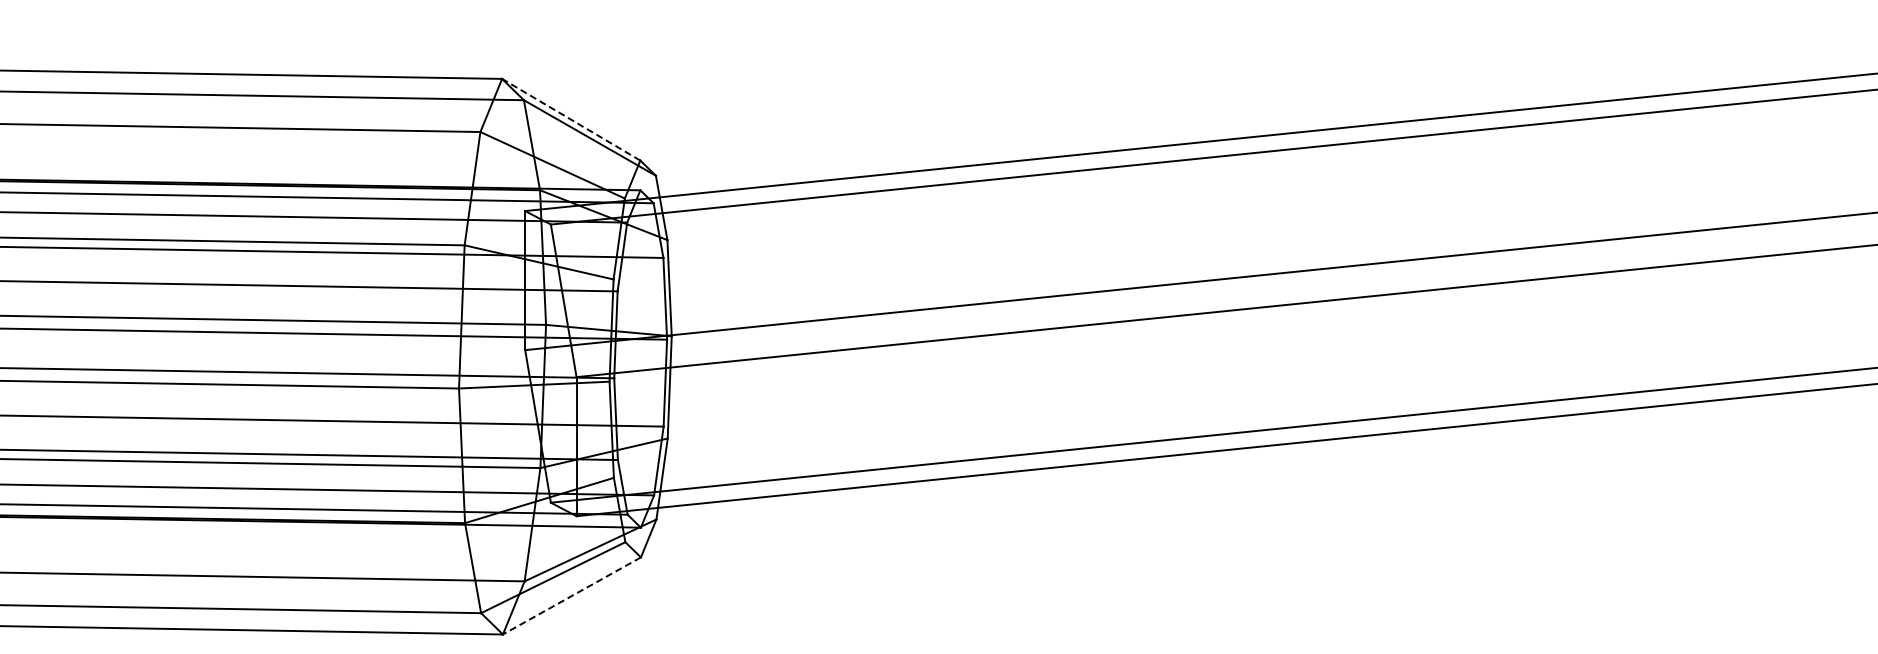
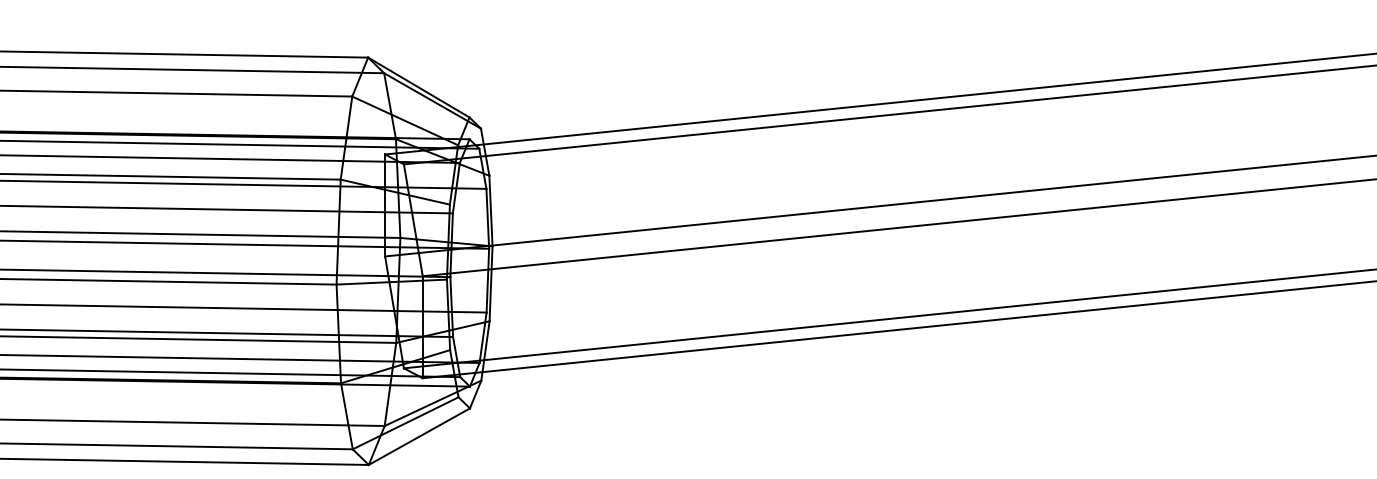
line: (570, 119) -> (418, 87), dashed -> solid
line: (571, 596) -> (419, 437), dashed -> solid

